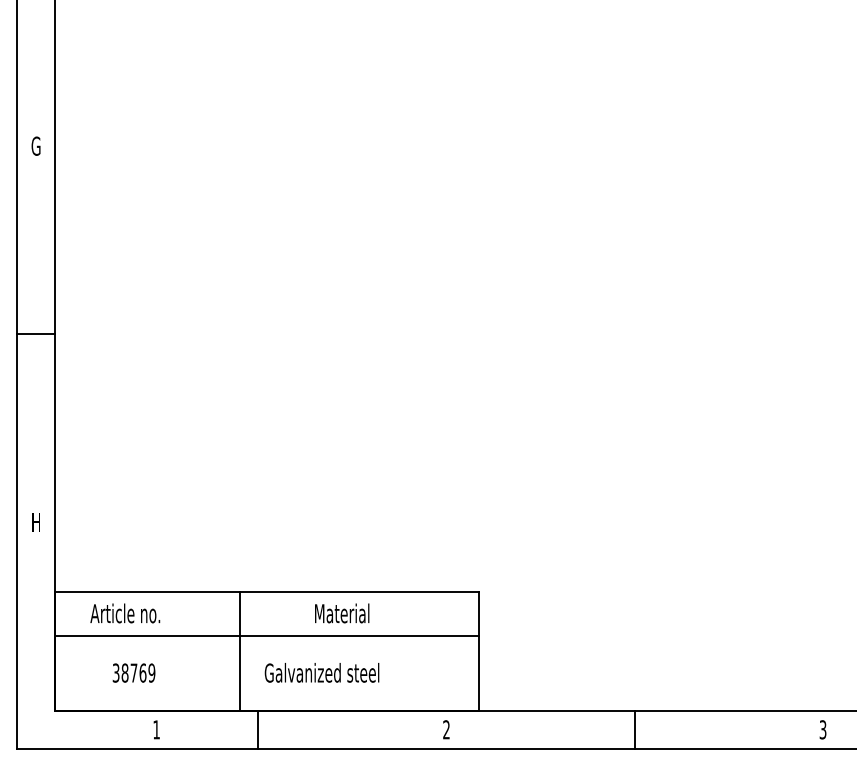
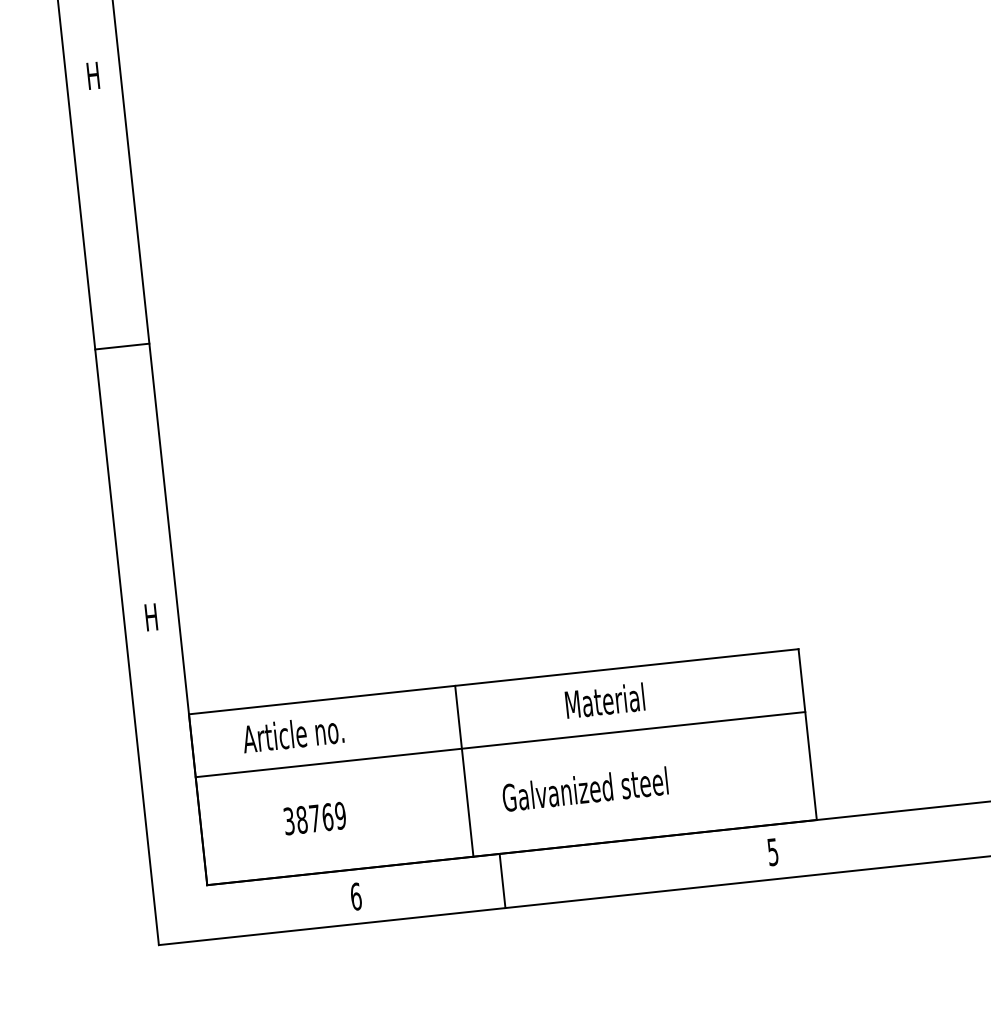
text: (35, 145) -> (92, 74), G -> H
text: (156, 729) -> (355, 896), 1 -> 6
text: (446, 729) -> (772, 851), 2 -> 5

